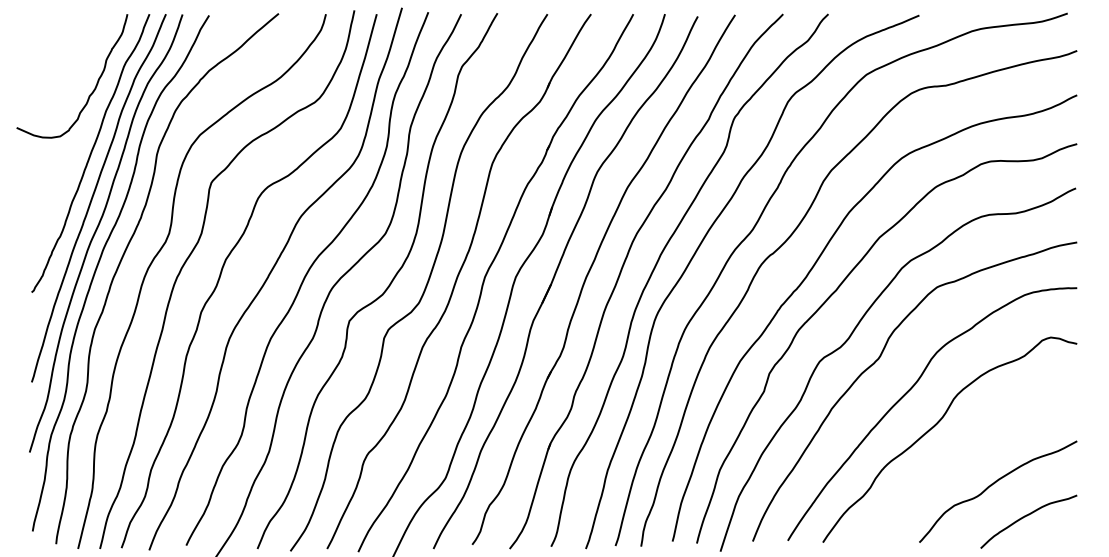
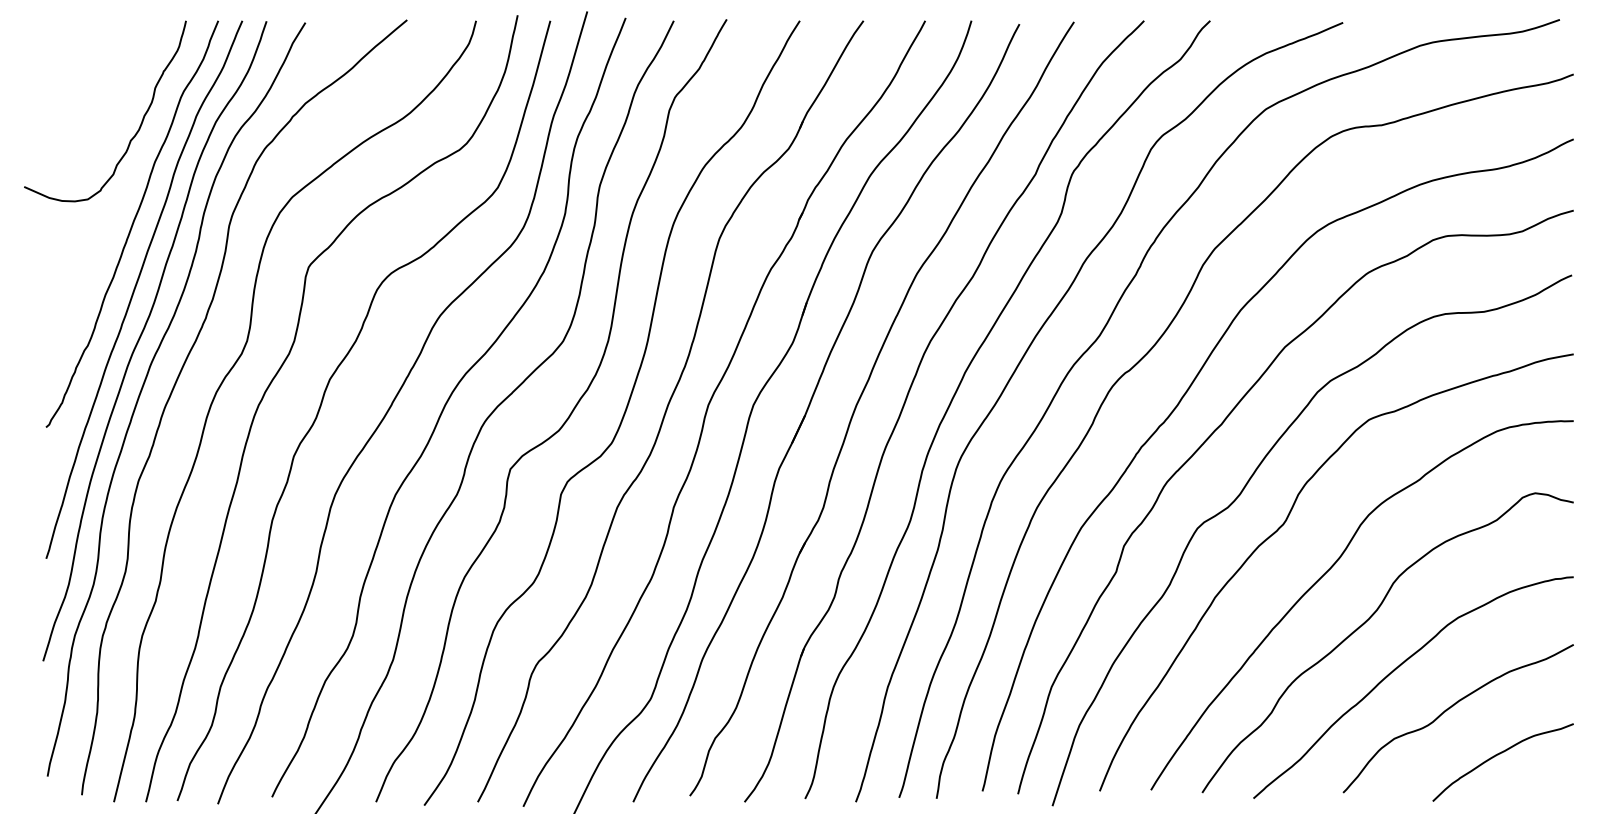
curve: (956, 458) -> (1397, 669), added

